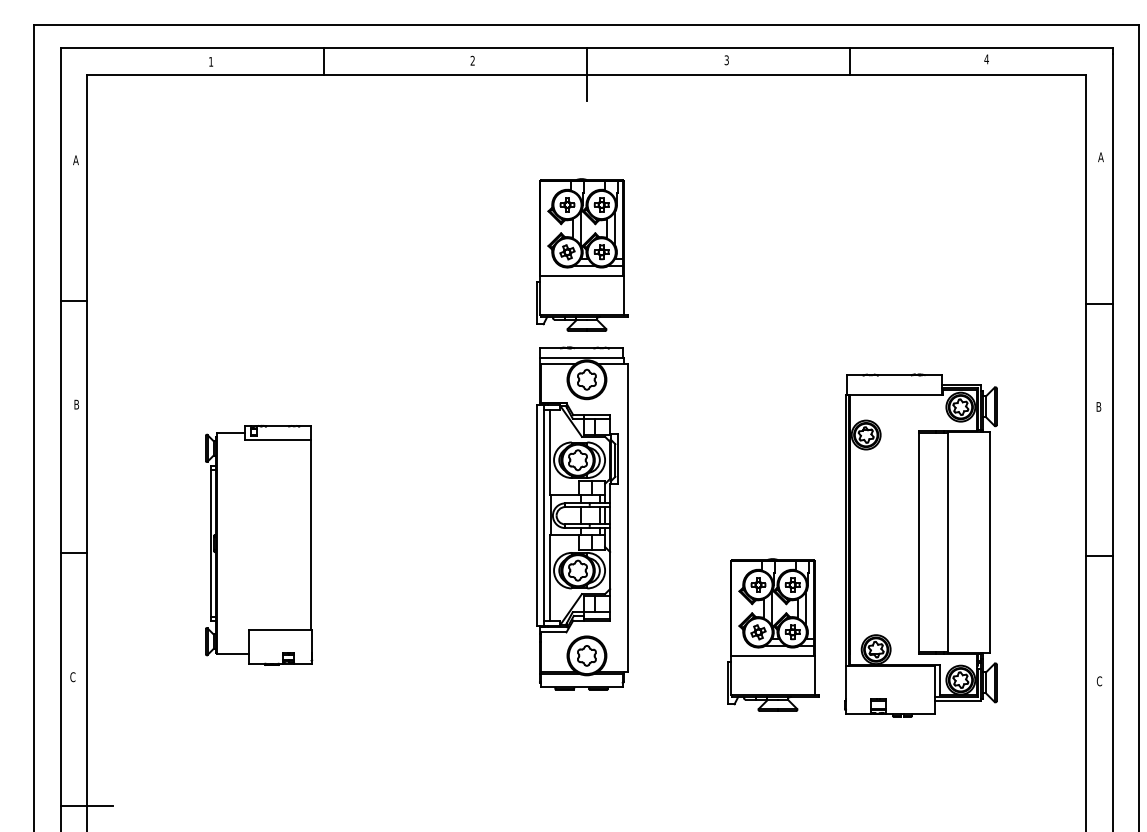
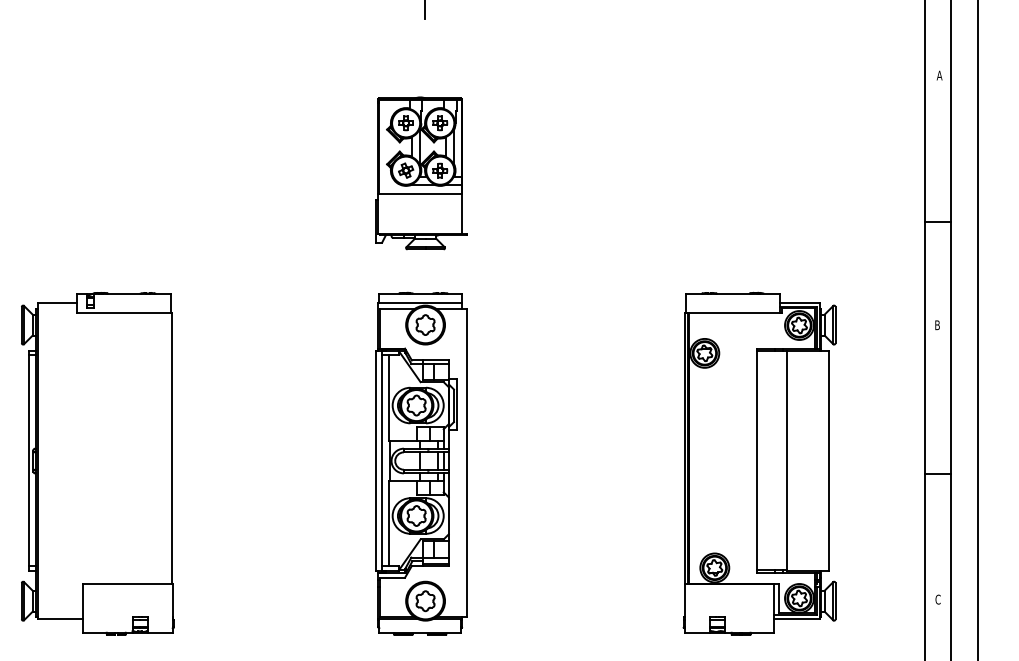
part: (582, 518) -> (421, 463), moved
part: (258, 545) -> (97, 463), size x1.43
part: (773, 634) -> (612, 552), removed

